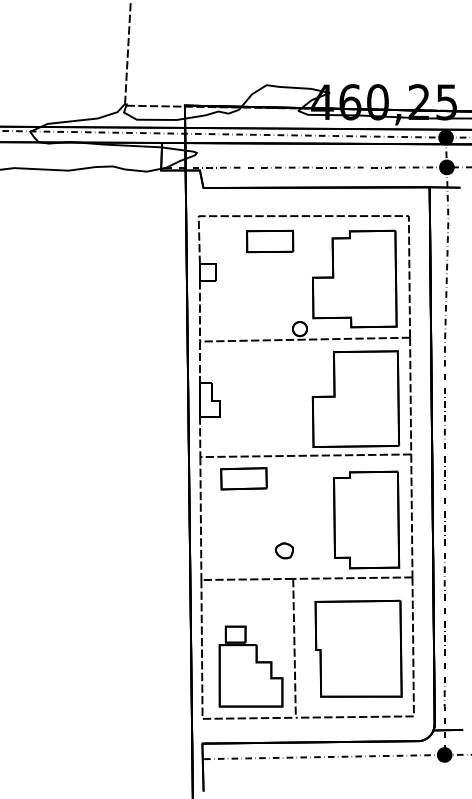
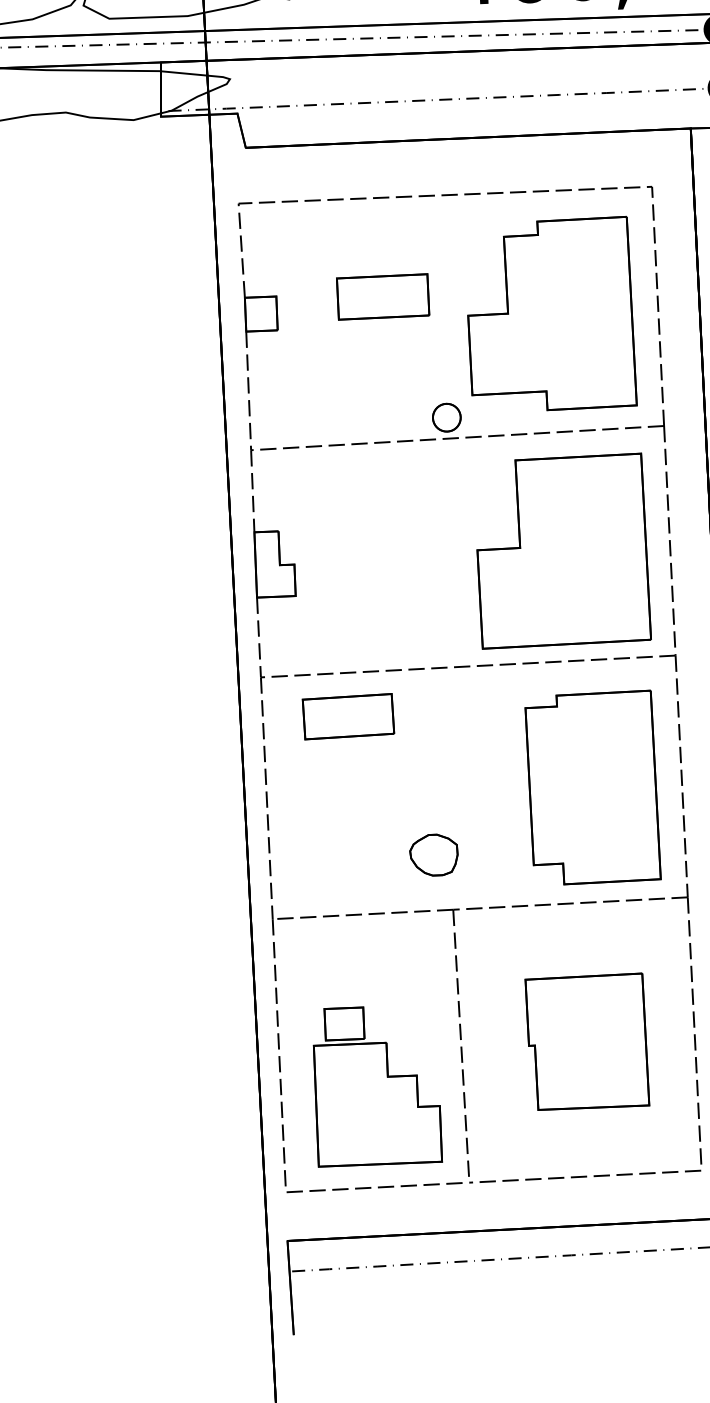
part: (270, 241) -> (383, 296), moved
part: (283, 550) -> (431, 854), size x1.4
part: (358, 648) -> (587, 1041), size x0.7

